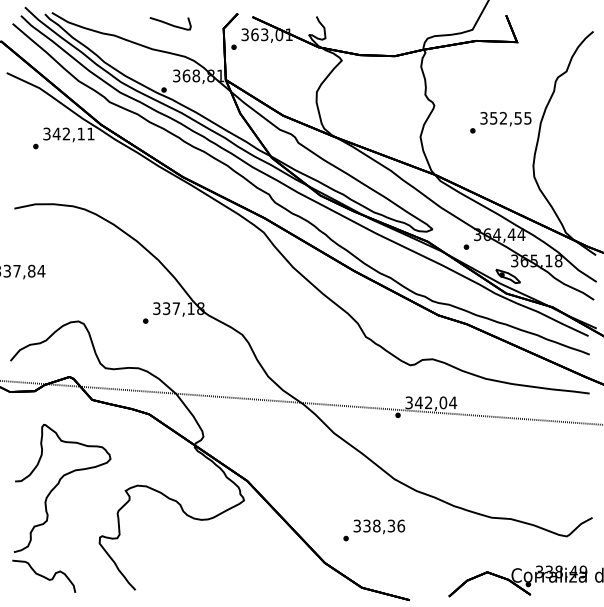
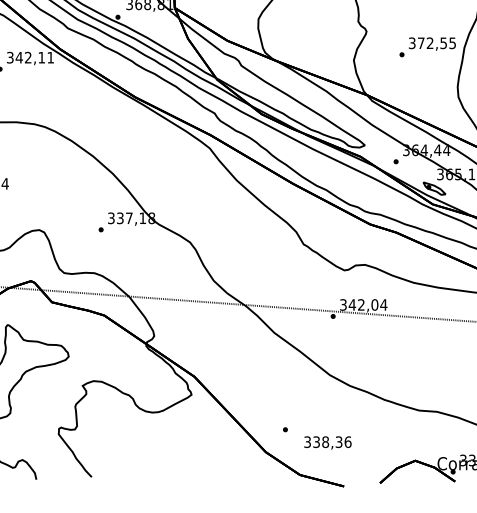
text: (493, 118) -> (420, 43), 352,55 -> 372,55
text: (379, 526) -> (328, 442), moved

